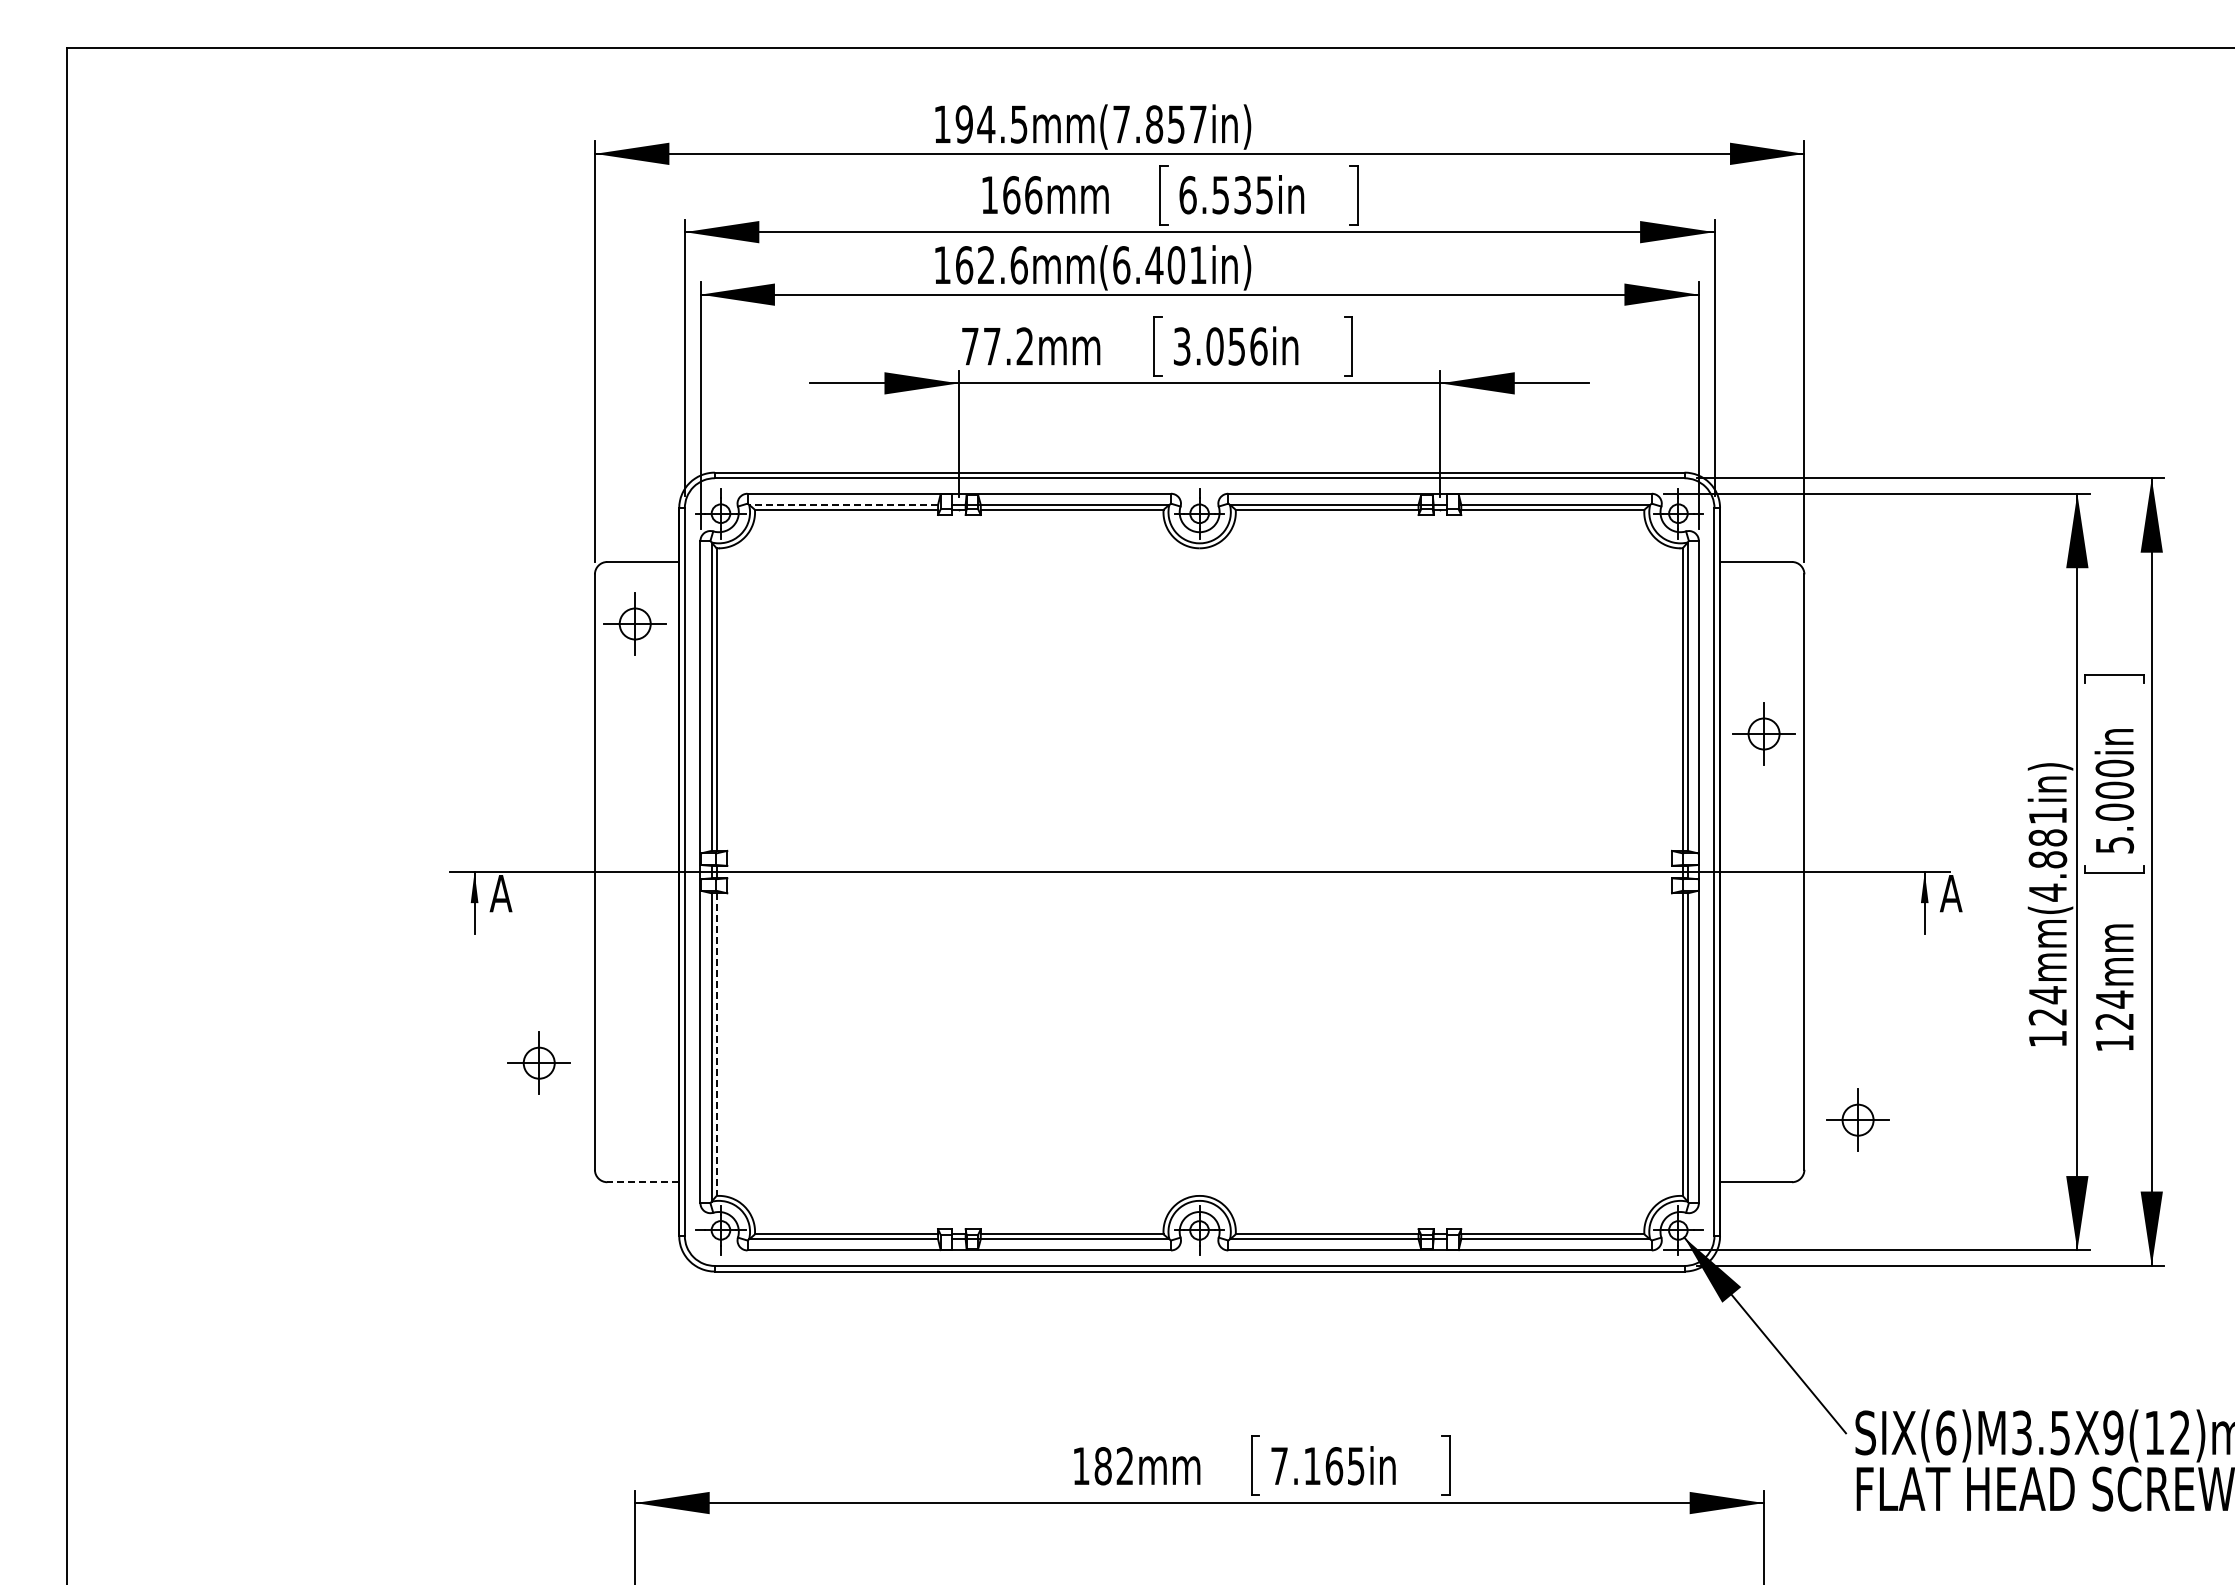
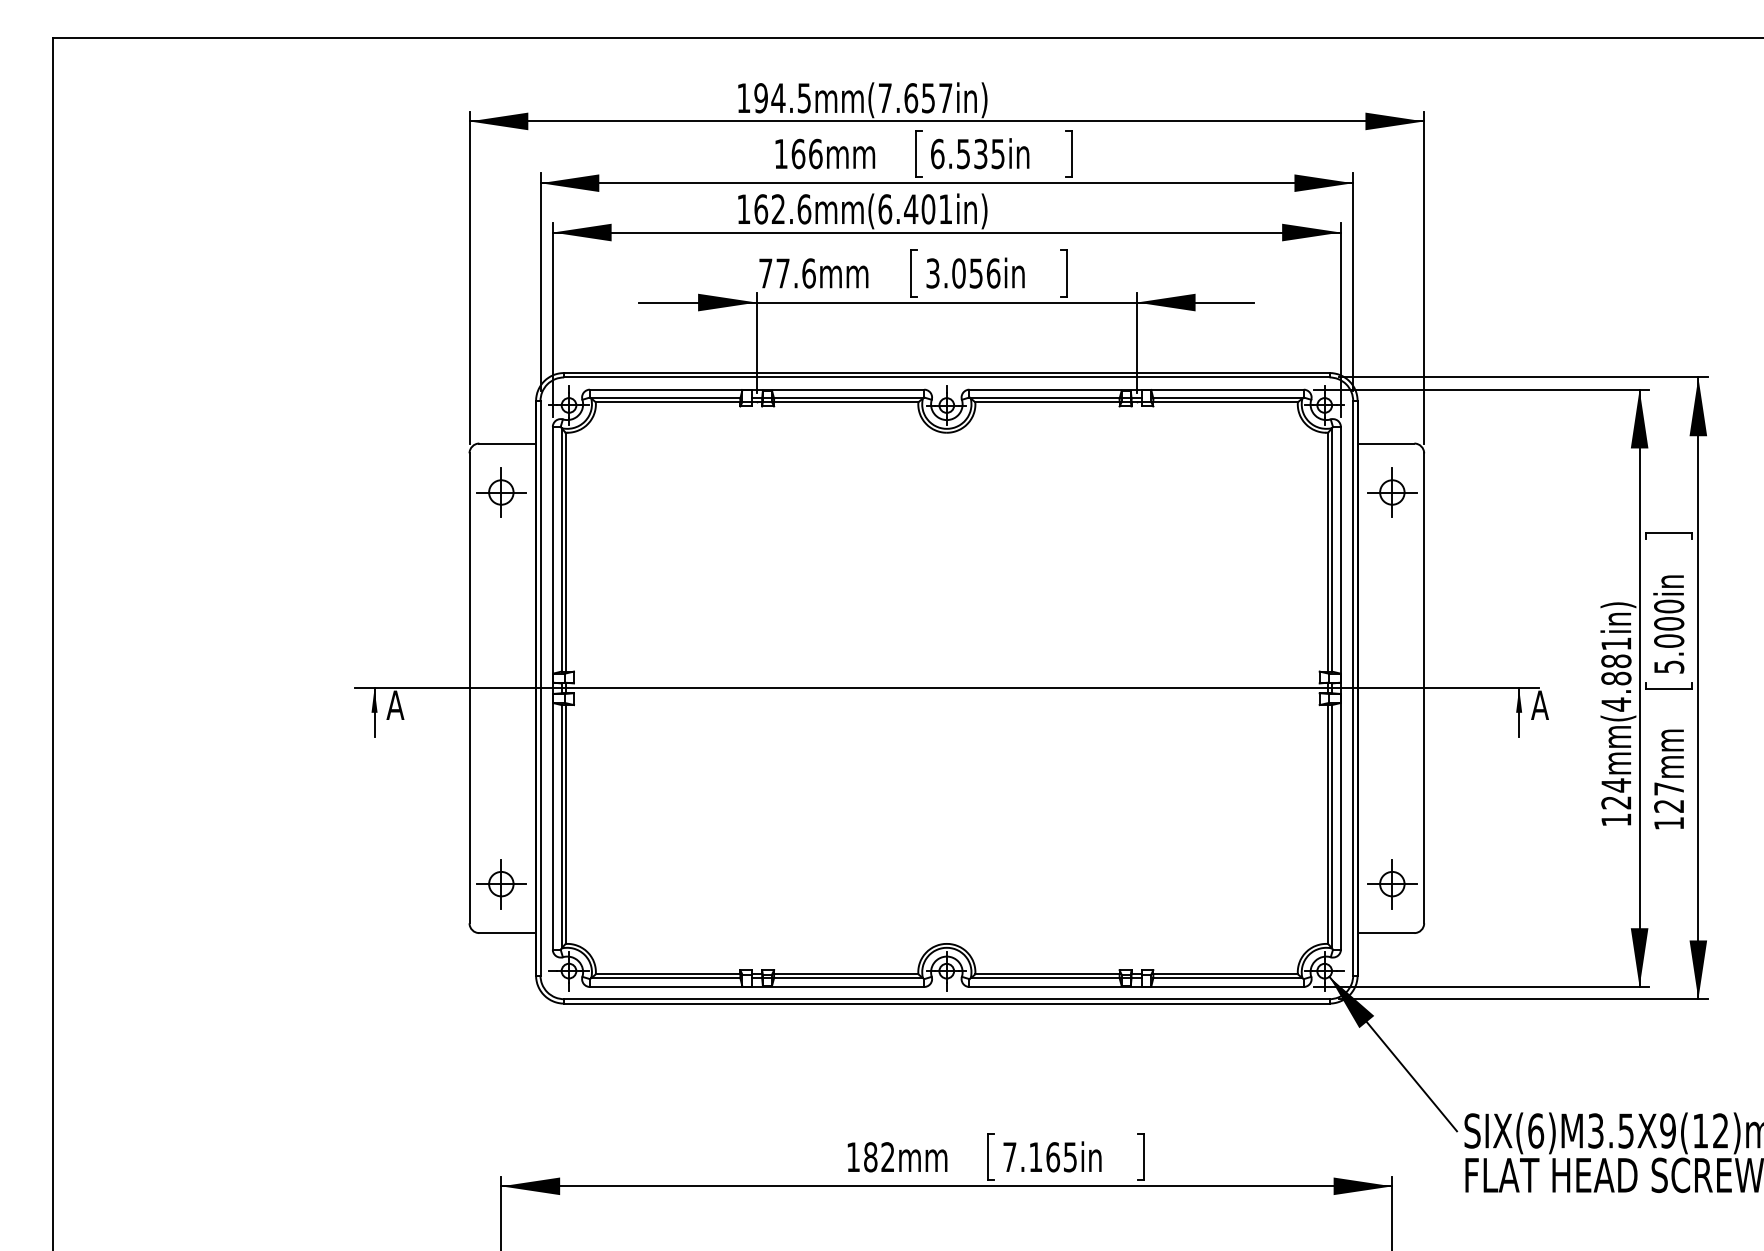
text: (1154, 124) -> (911, 98), 194.5mm(7.857in) -> 194.5mm(7.657in)
text: (1024, 346) -> (808, 273), 77.2mm -> 77.6mm
line: (843, 504) -> (665, 398), dashed -> solid
part: (1763, 733) -> (1391, 492), moved
text: (2114, 999) -> (1668, 788), 124mm -> 127mm
line: (716, 1045) -> (565, 825), dashed -> solid
part: (538, 1062) -> (500, 883), moved
part: (1857, 1119) -> (1391, 883), moved
line: (643, 1182) -> (507, 933), dashed -> solid

